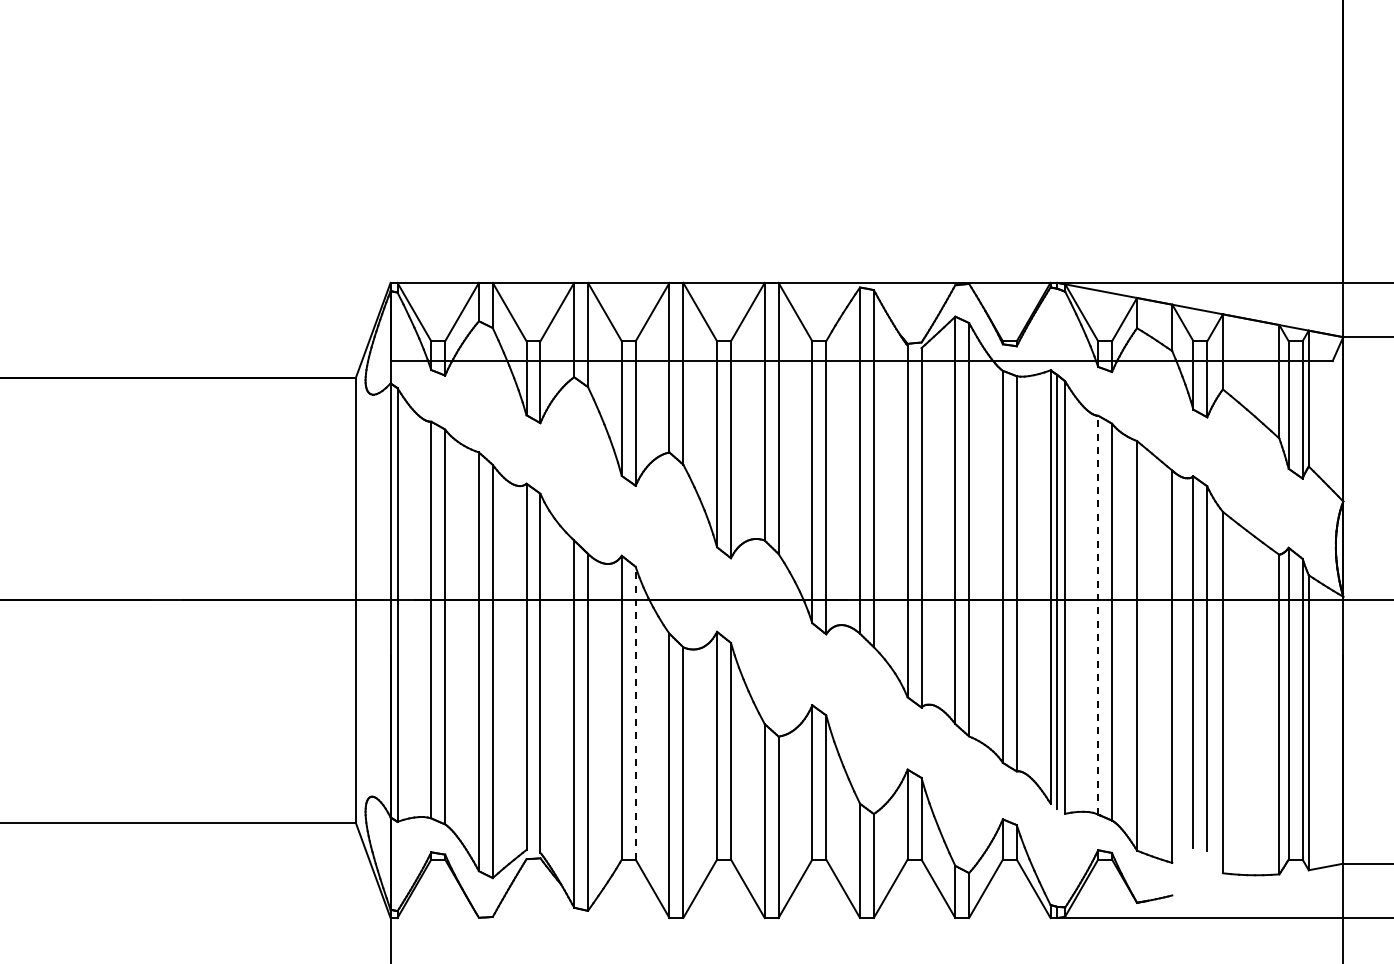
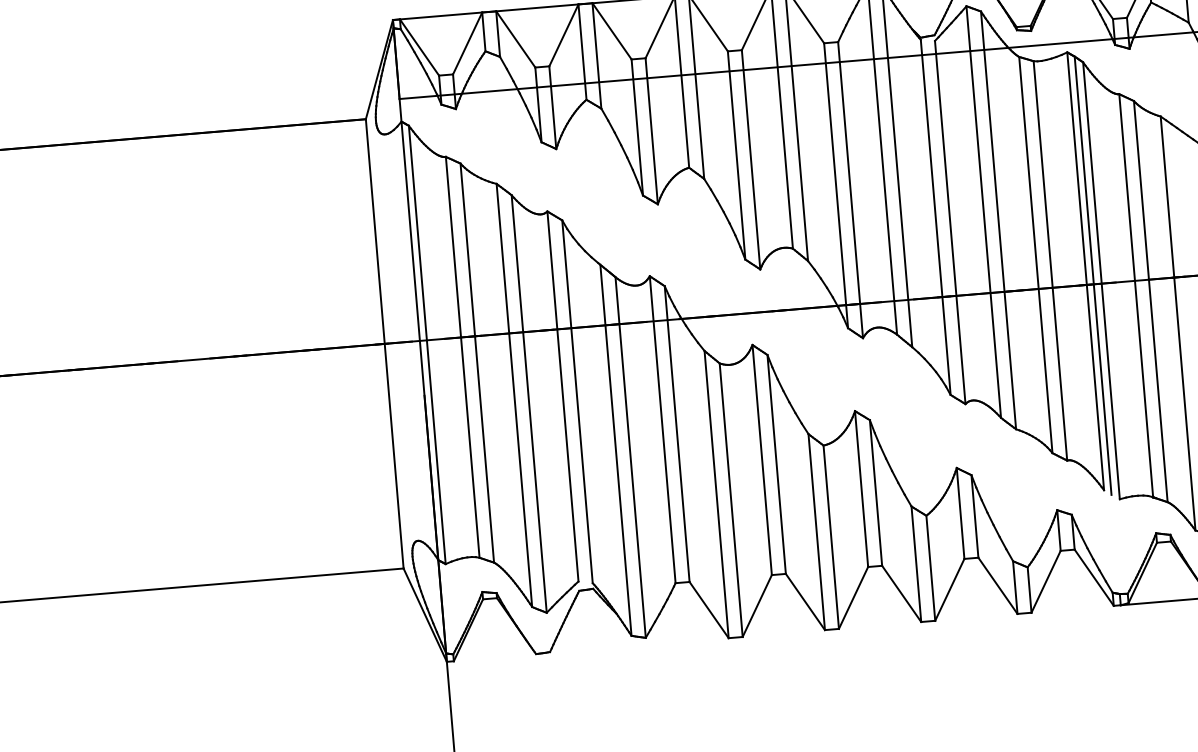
line: (1098, 614) -> (1136, 295), dashed -> solid
line: (635, 712) -> (676, 433), dashed -> solid

